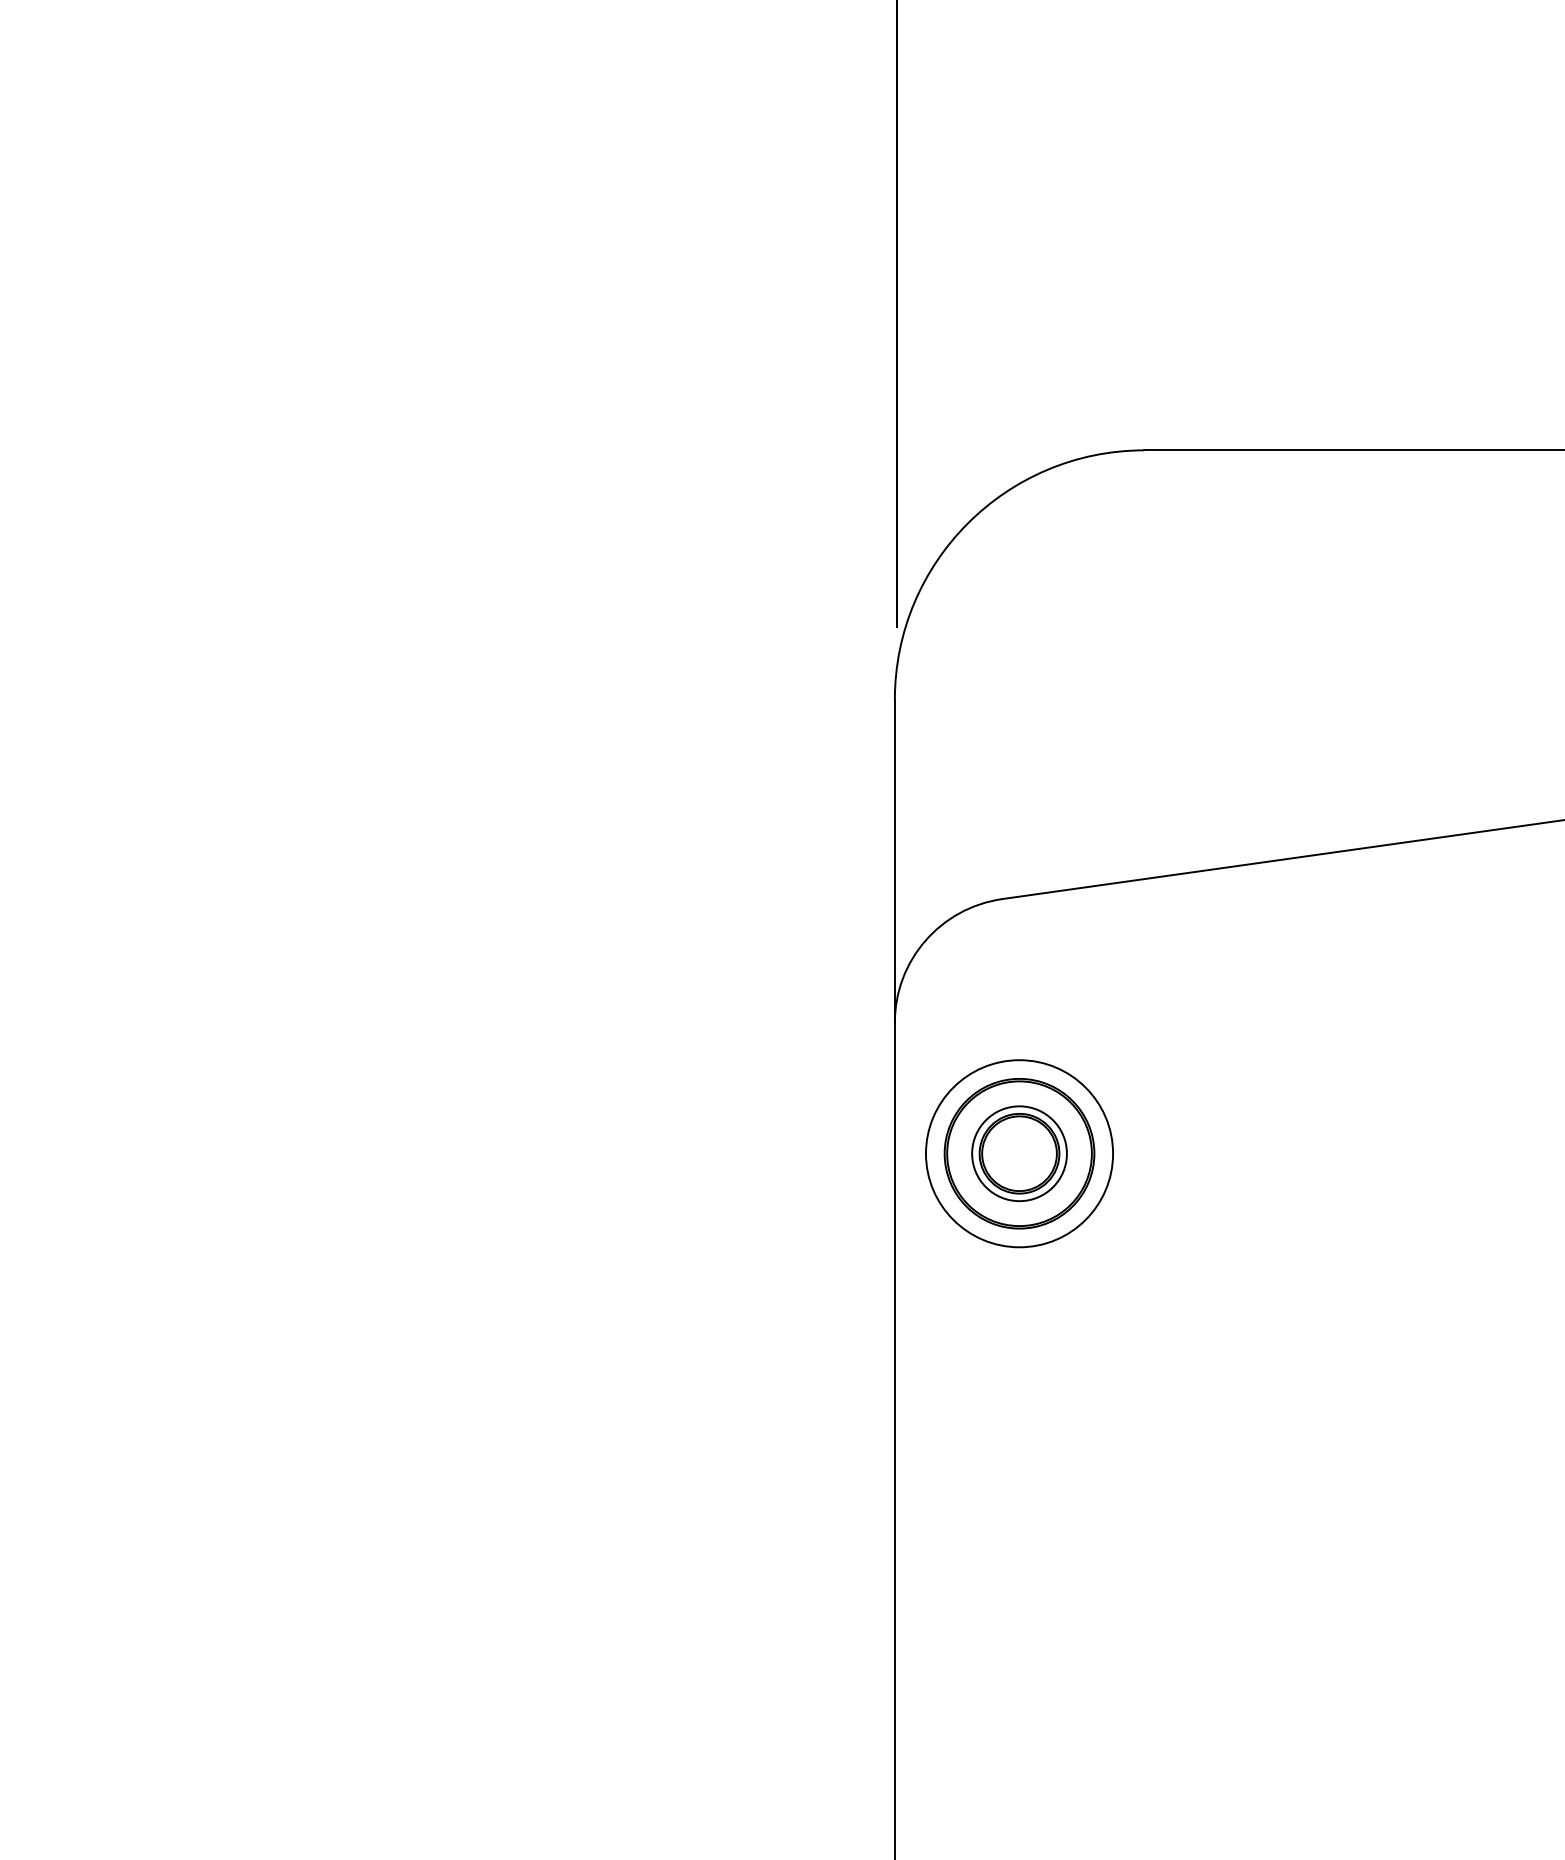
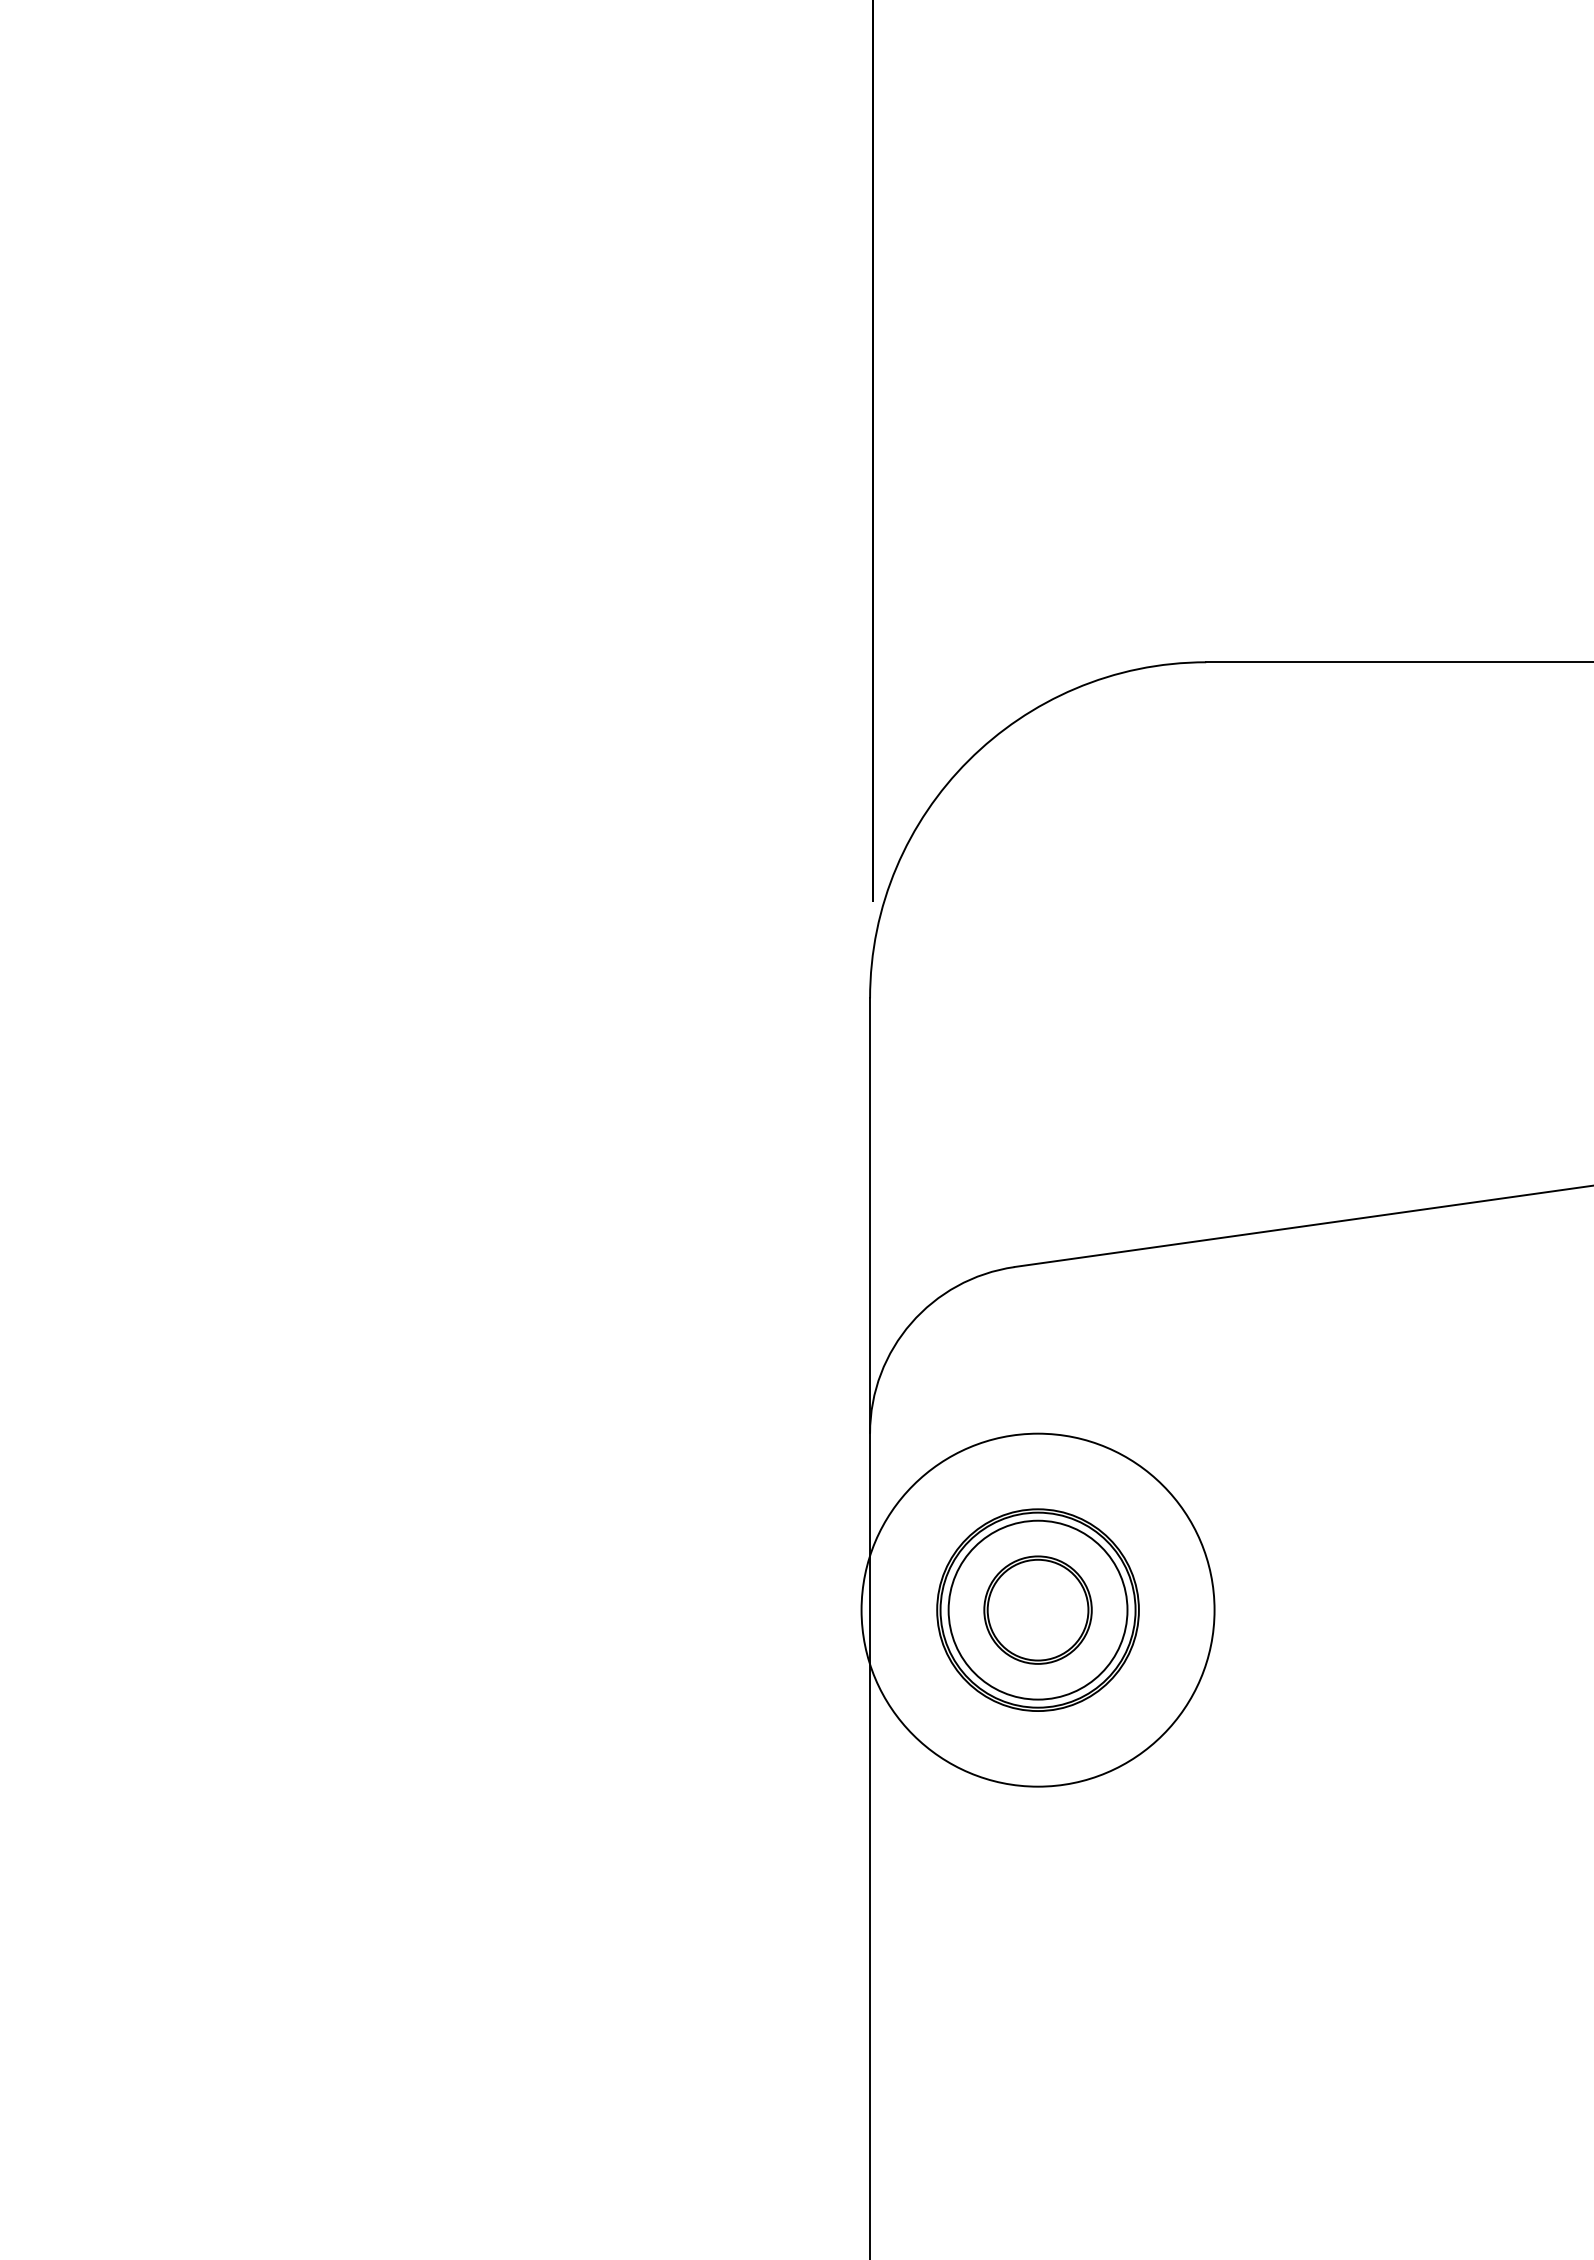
circle: (1019, 1153) -> (1038, 1609), size x1.4
circle: (1019, 1153) -> (1038, 1609), size x1.4

